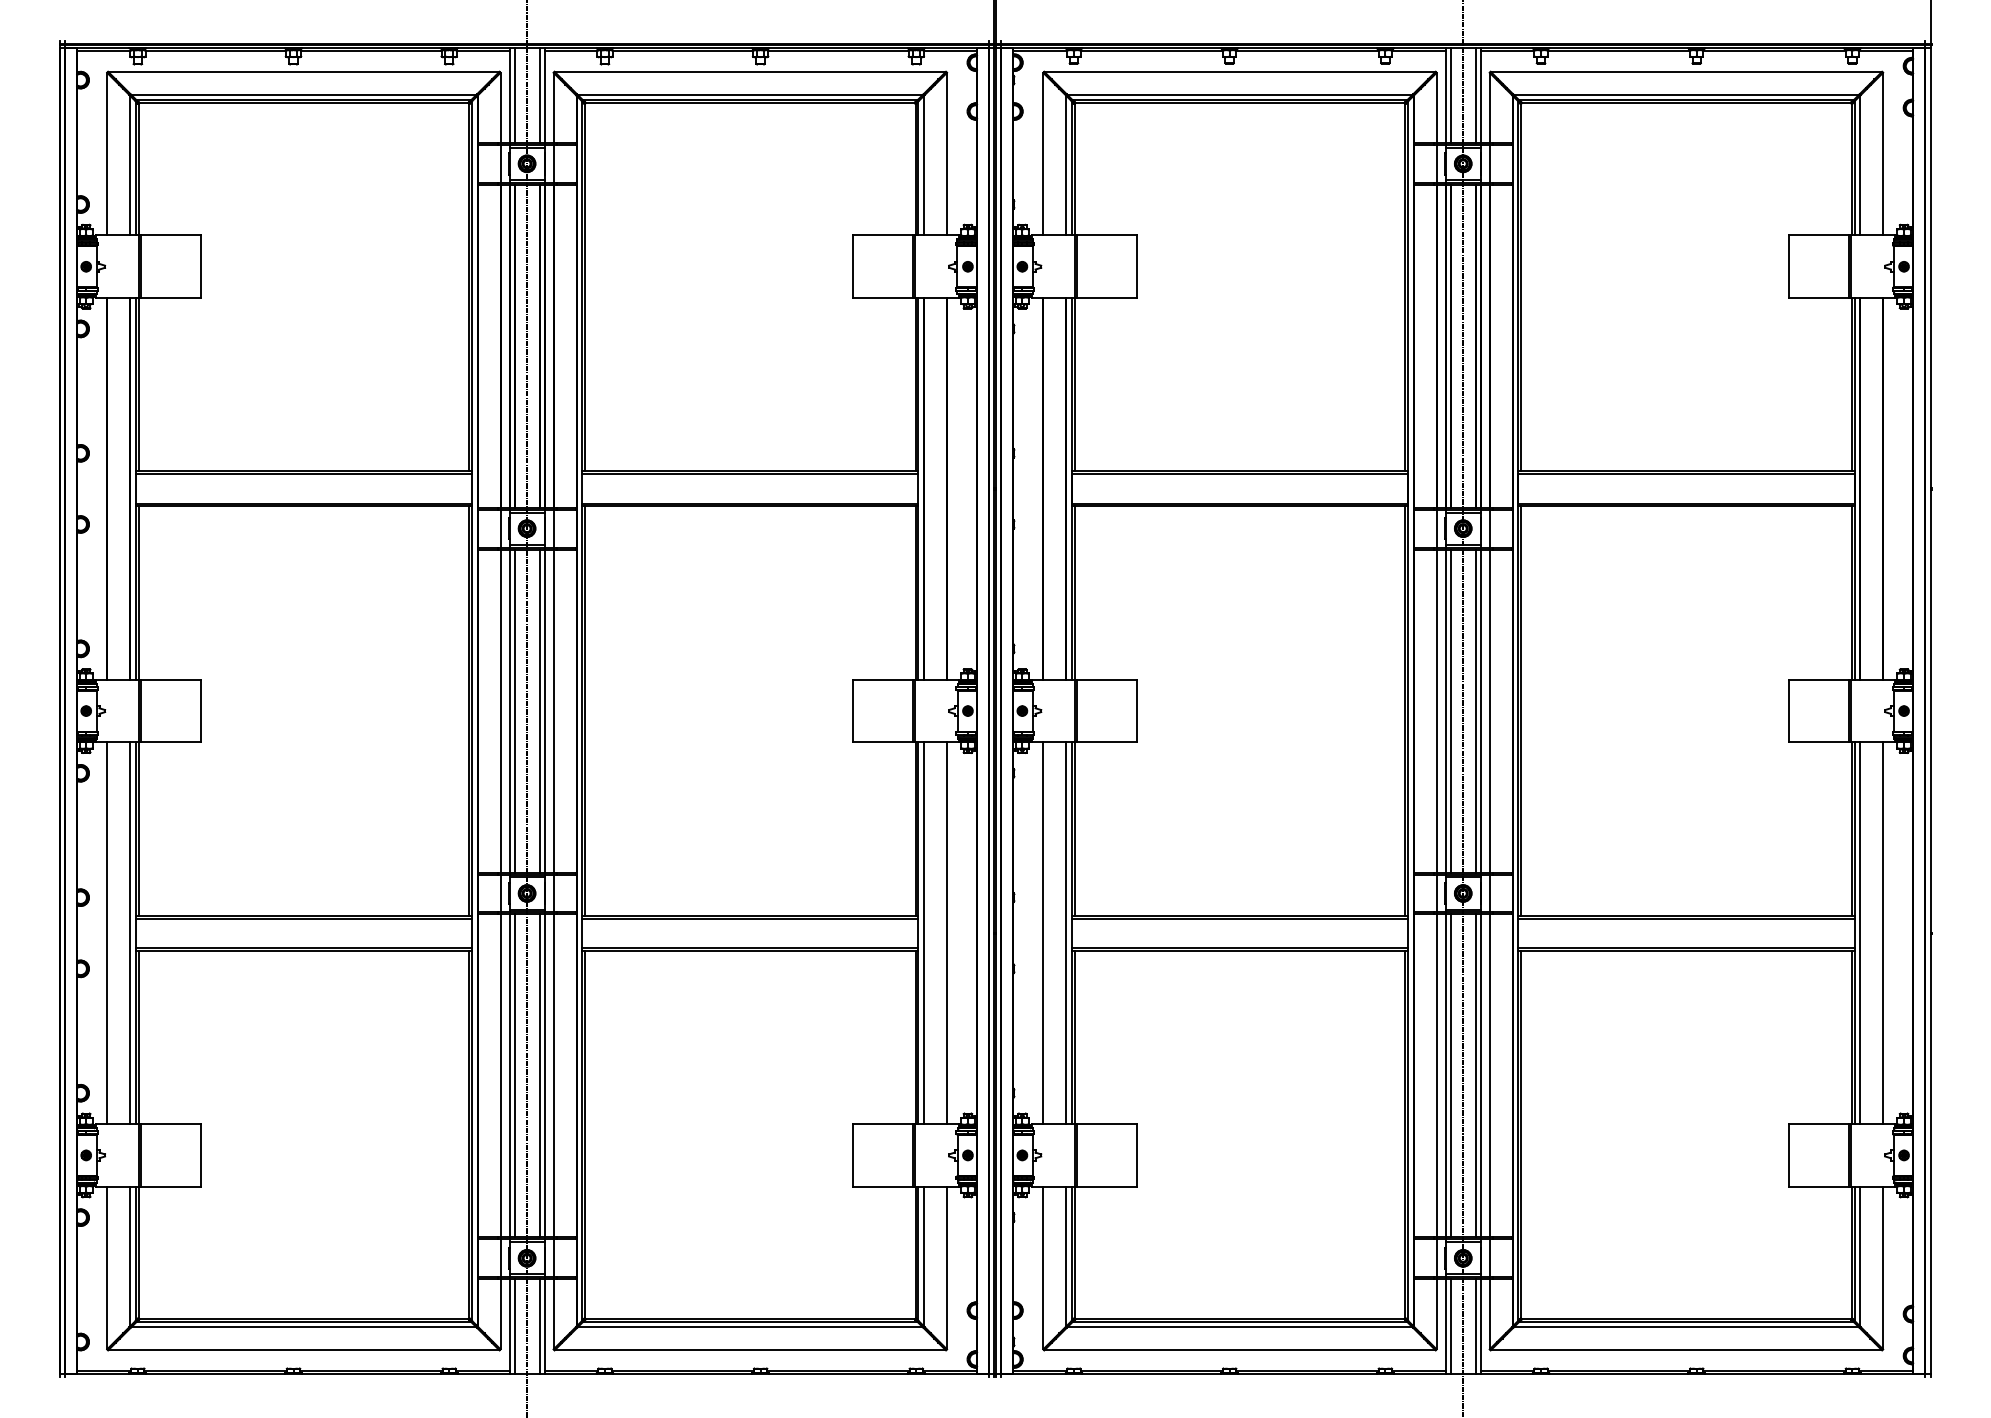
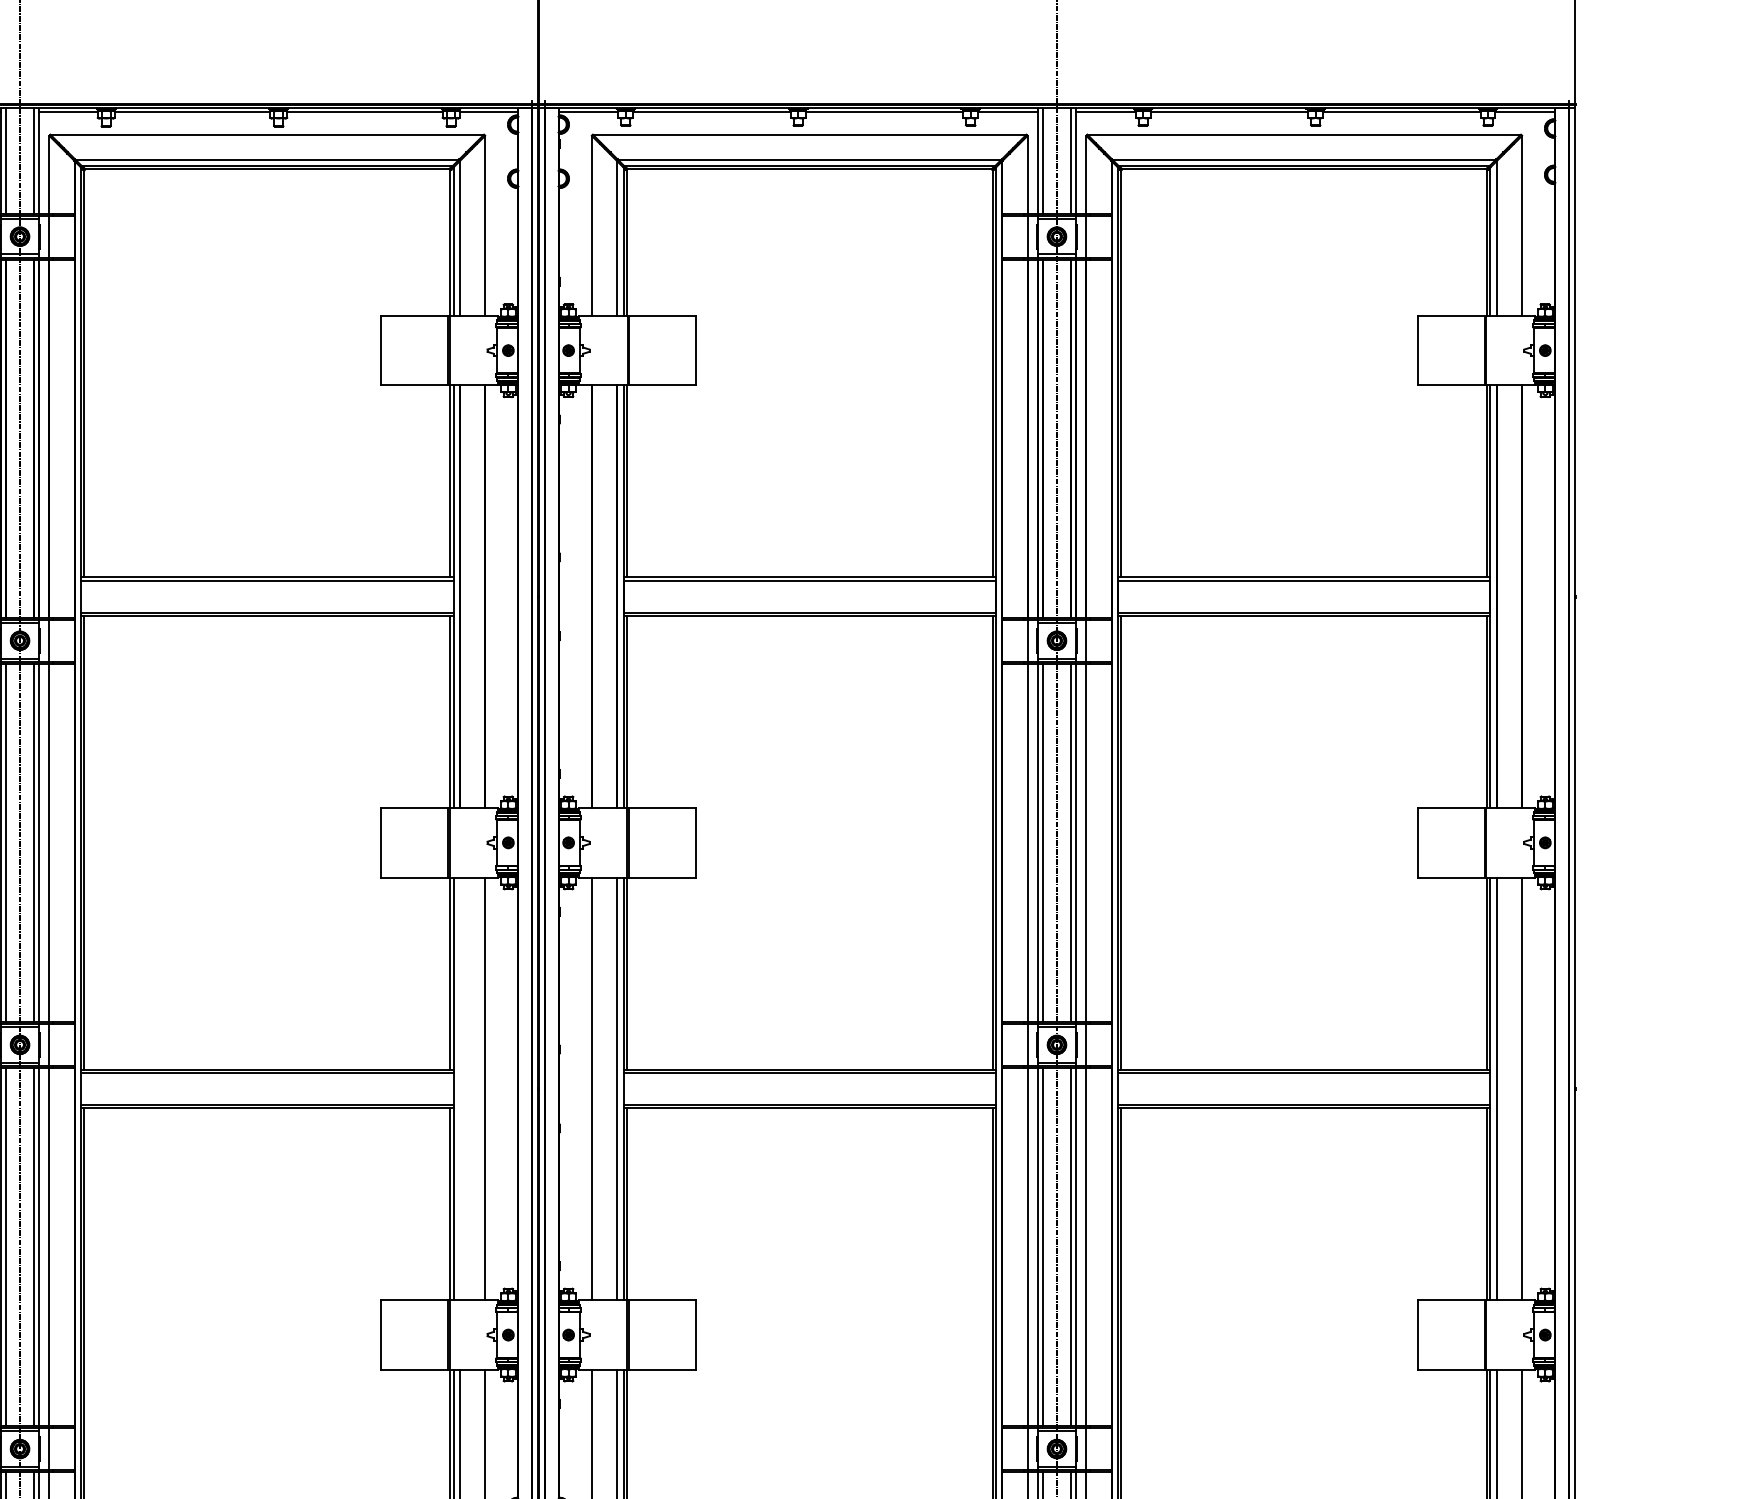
line: (924, 933) -> (460, 1089), removed

